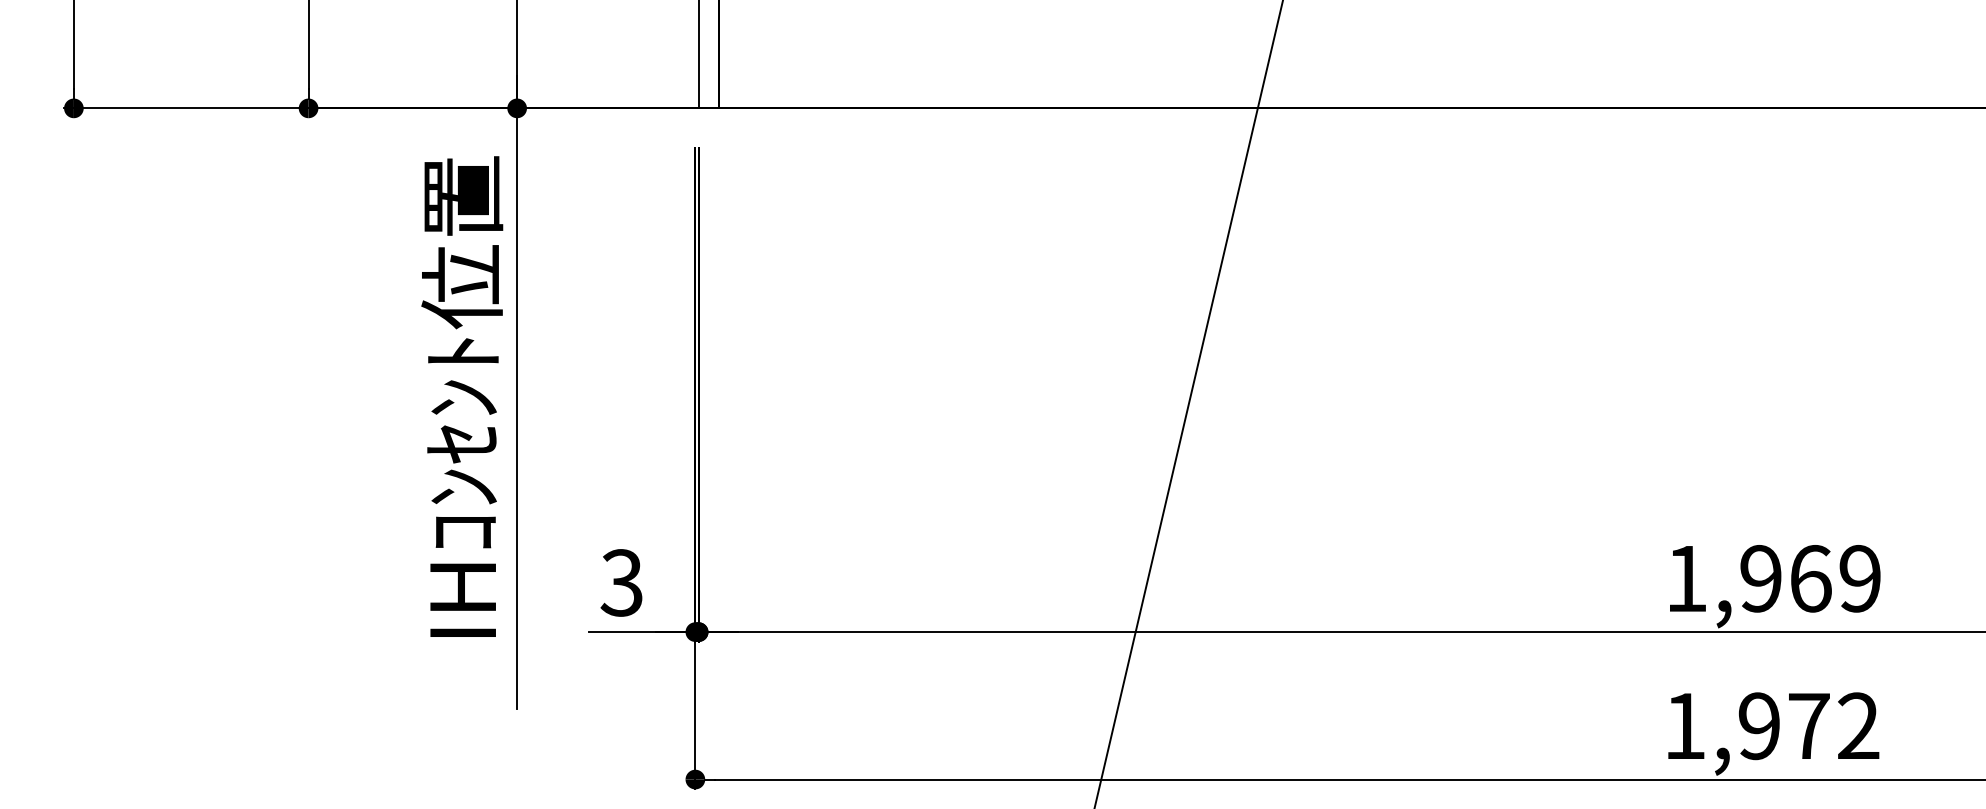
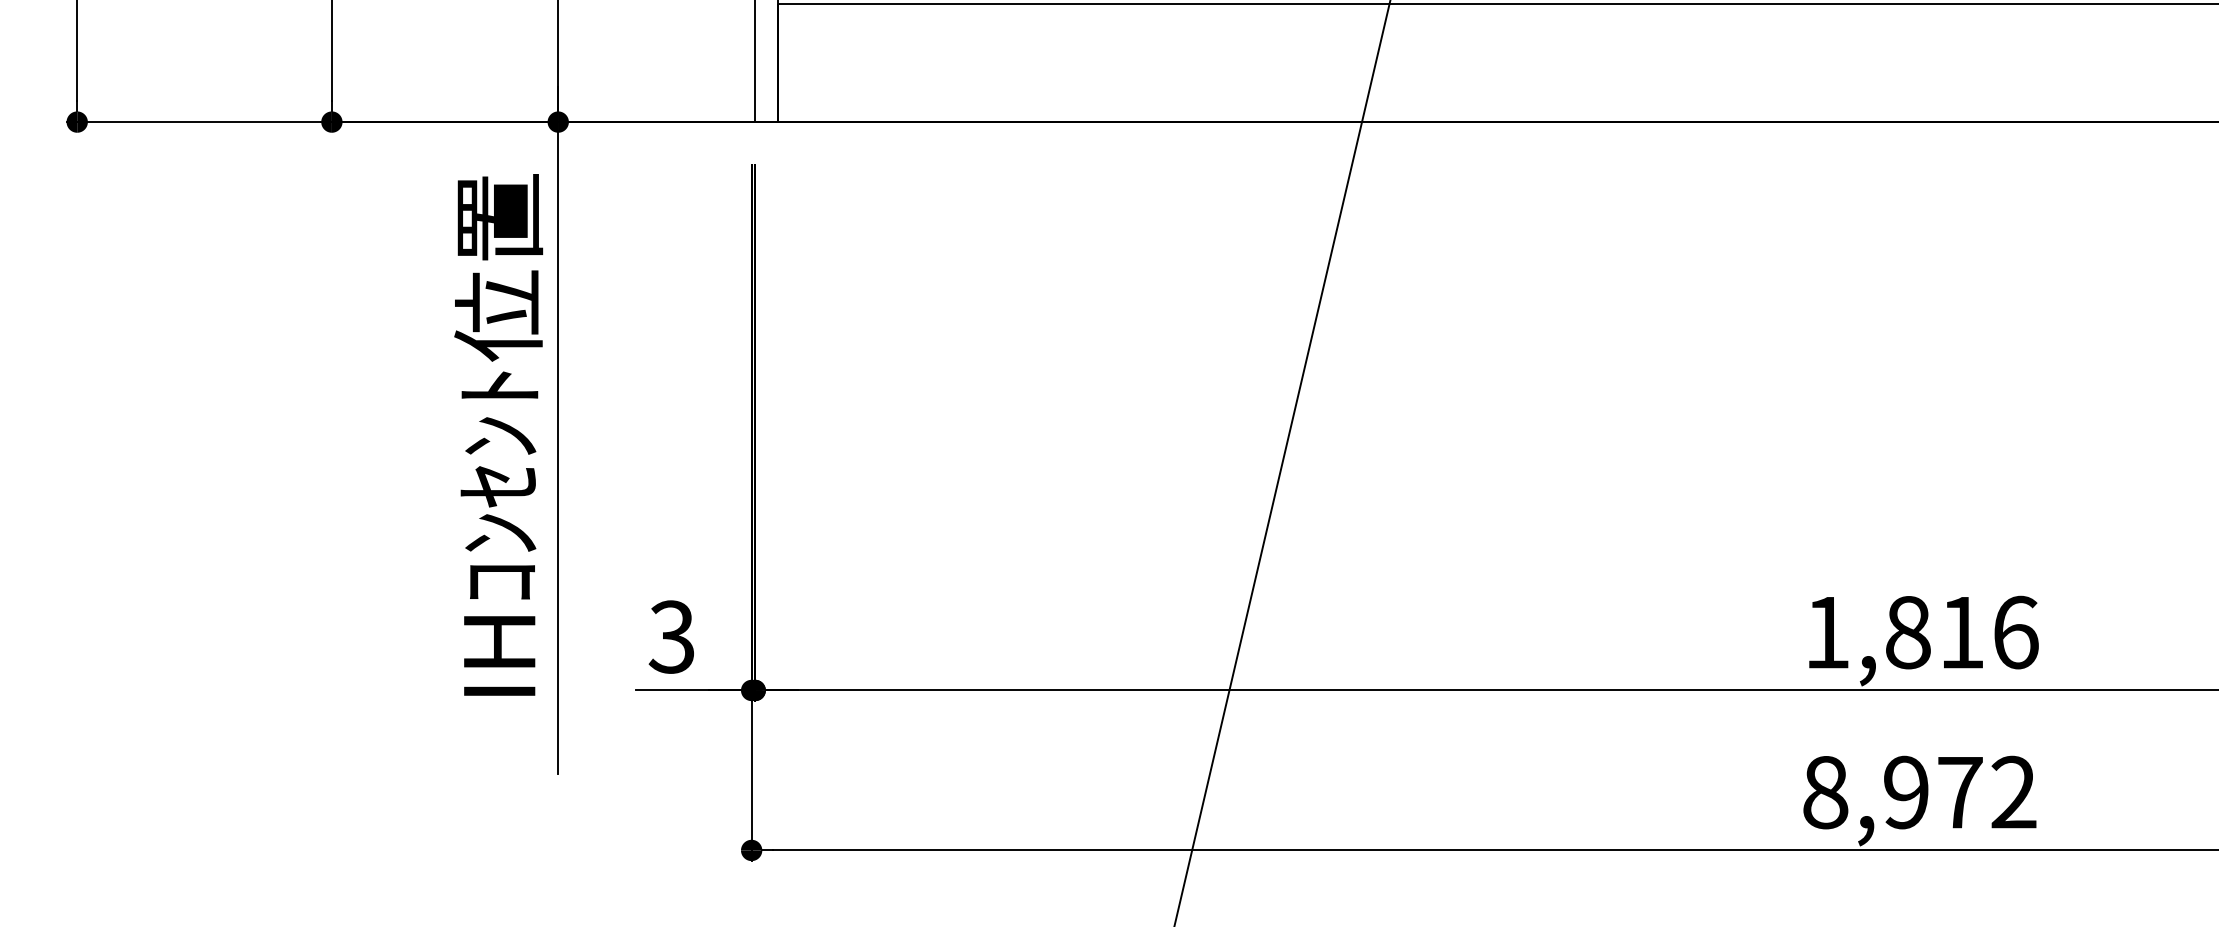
text: (1810, 578) -> (1961, 632), 1,969 -> 1,816
text: (1684, 726) -> (1825, 792), 1,972 -> 8,972

